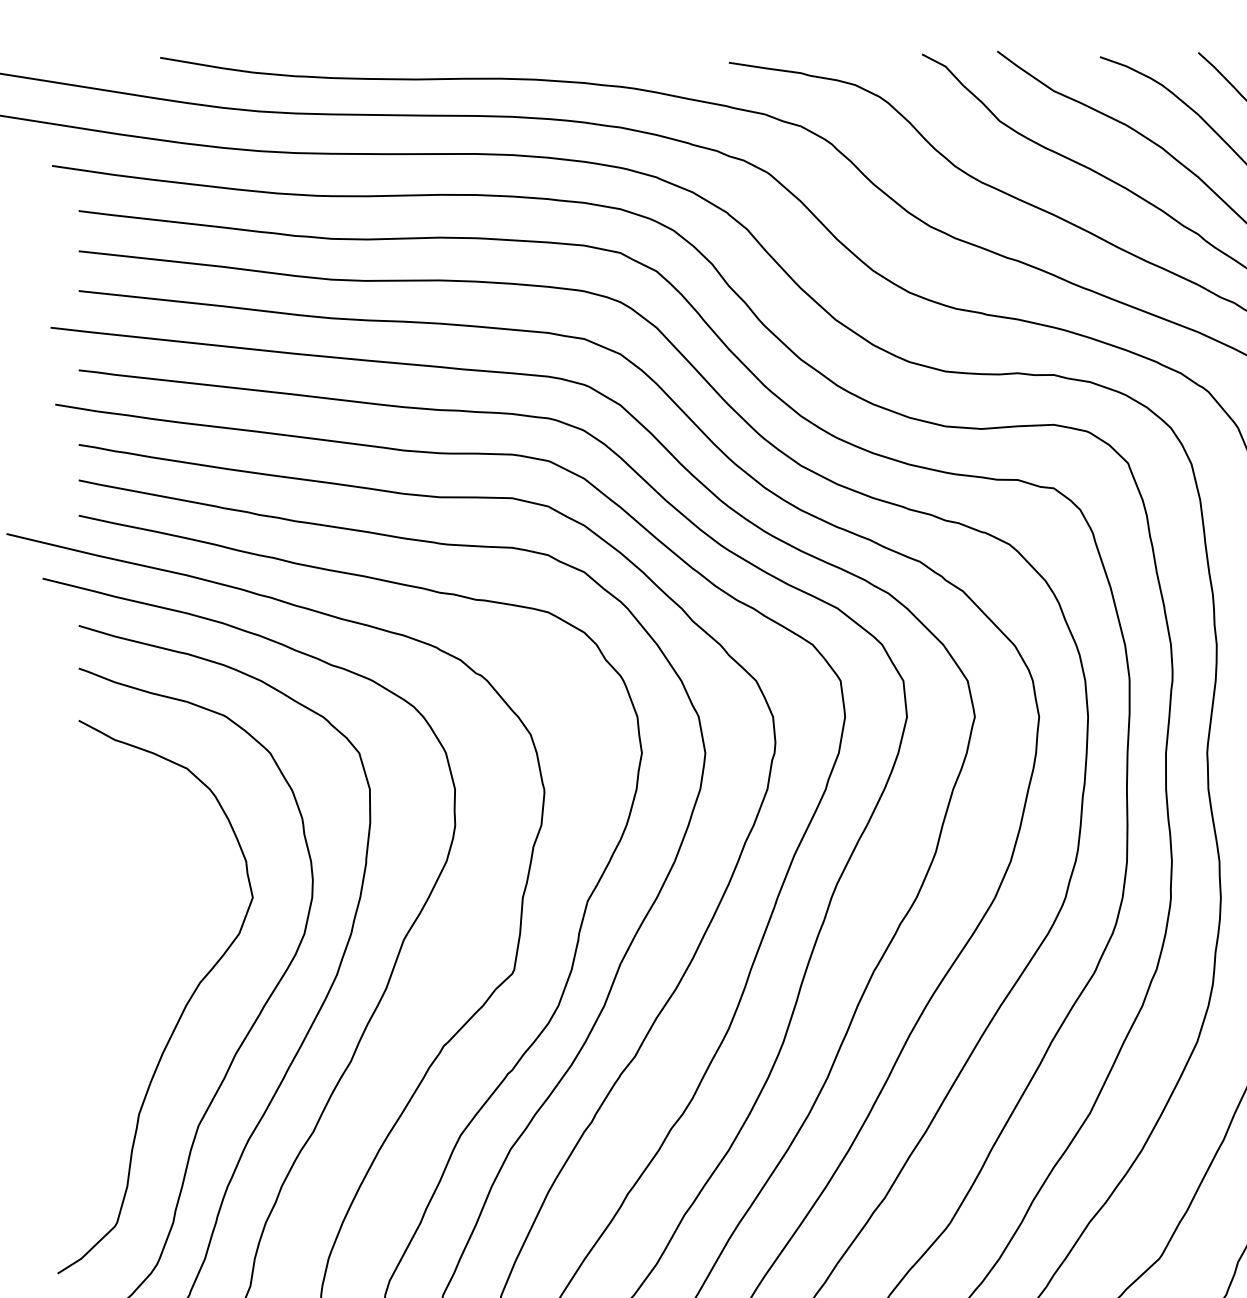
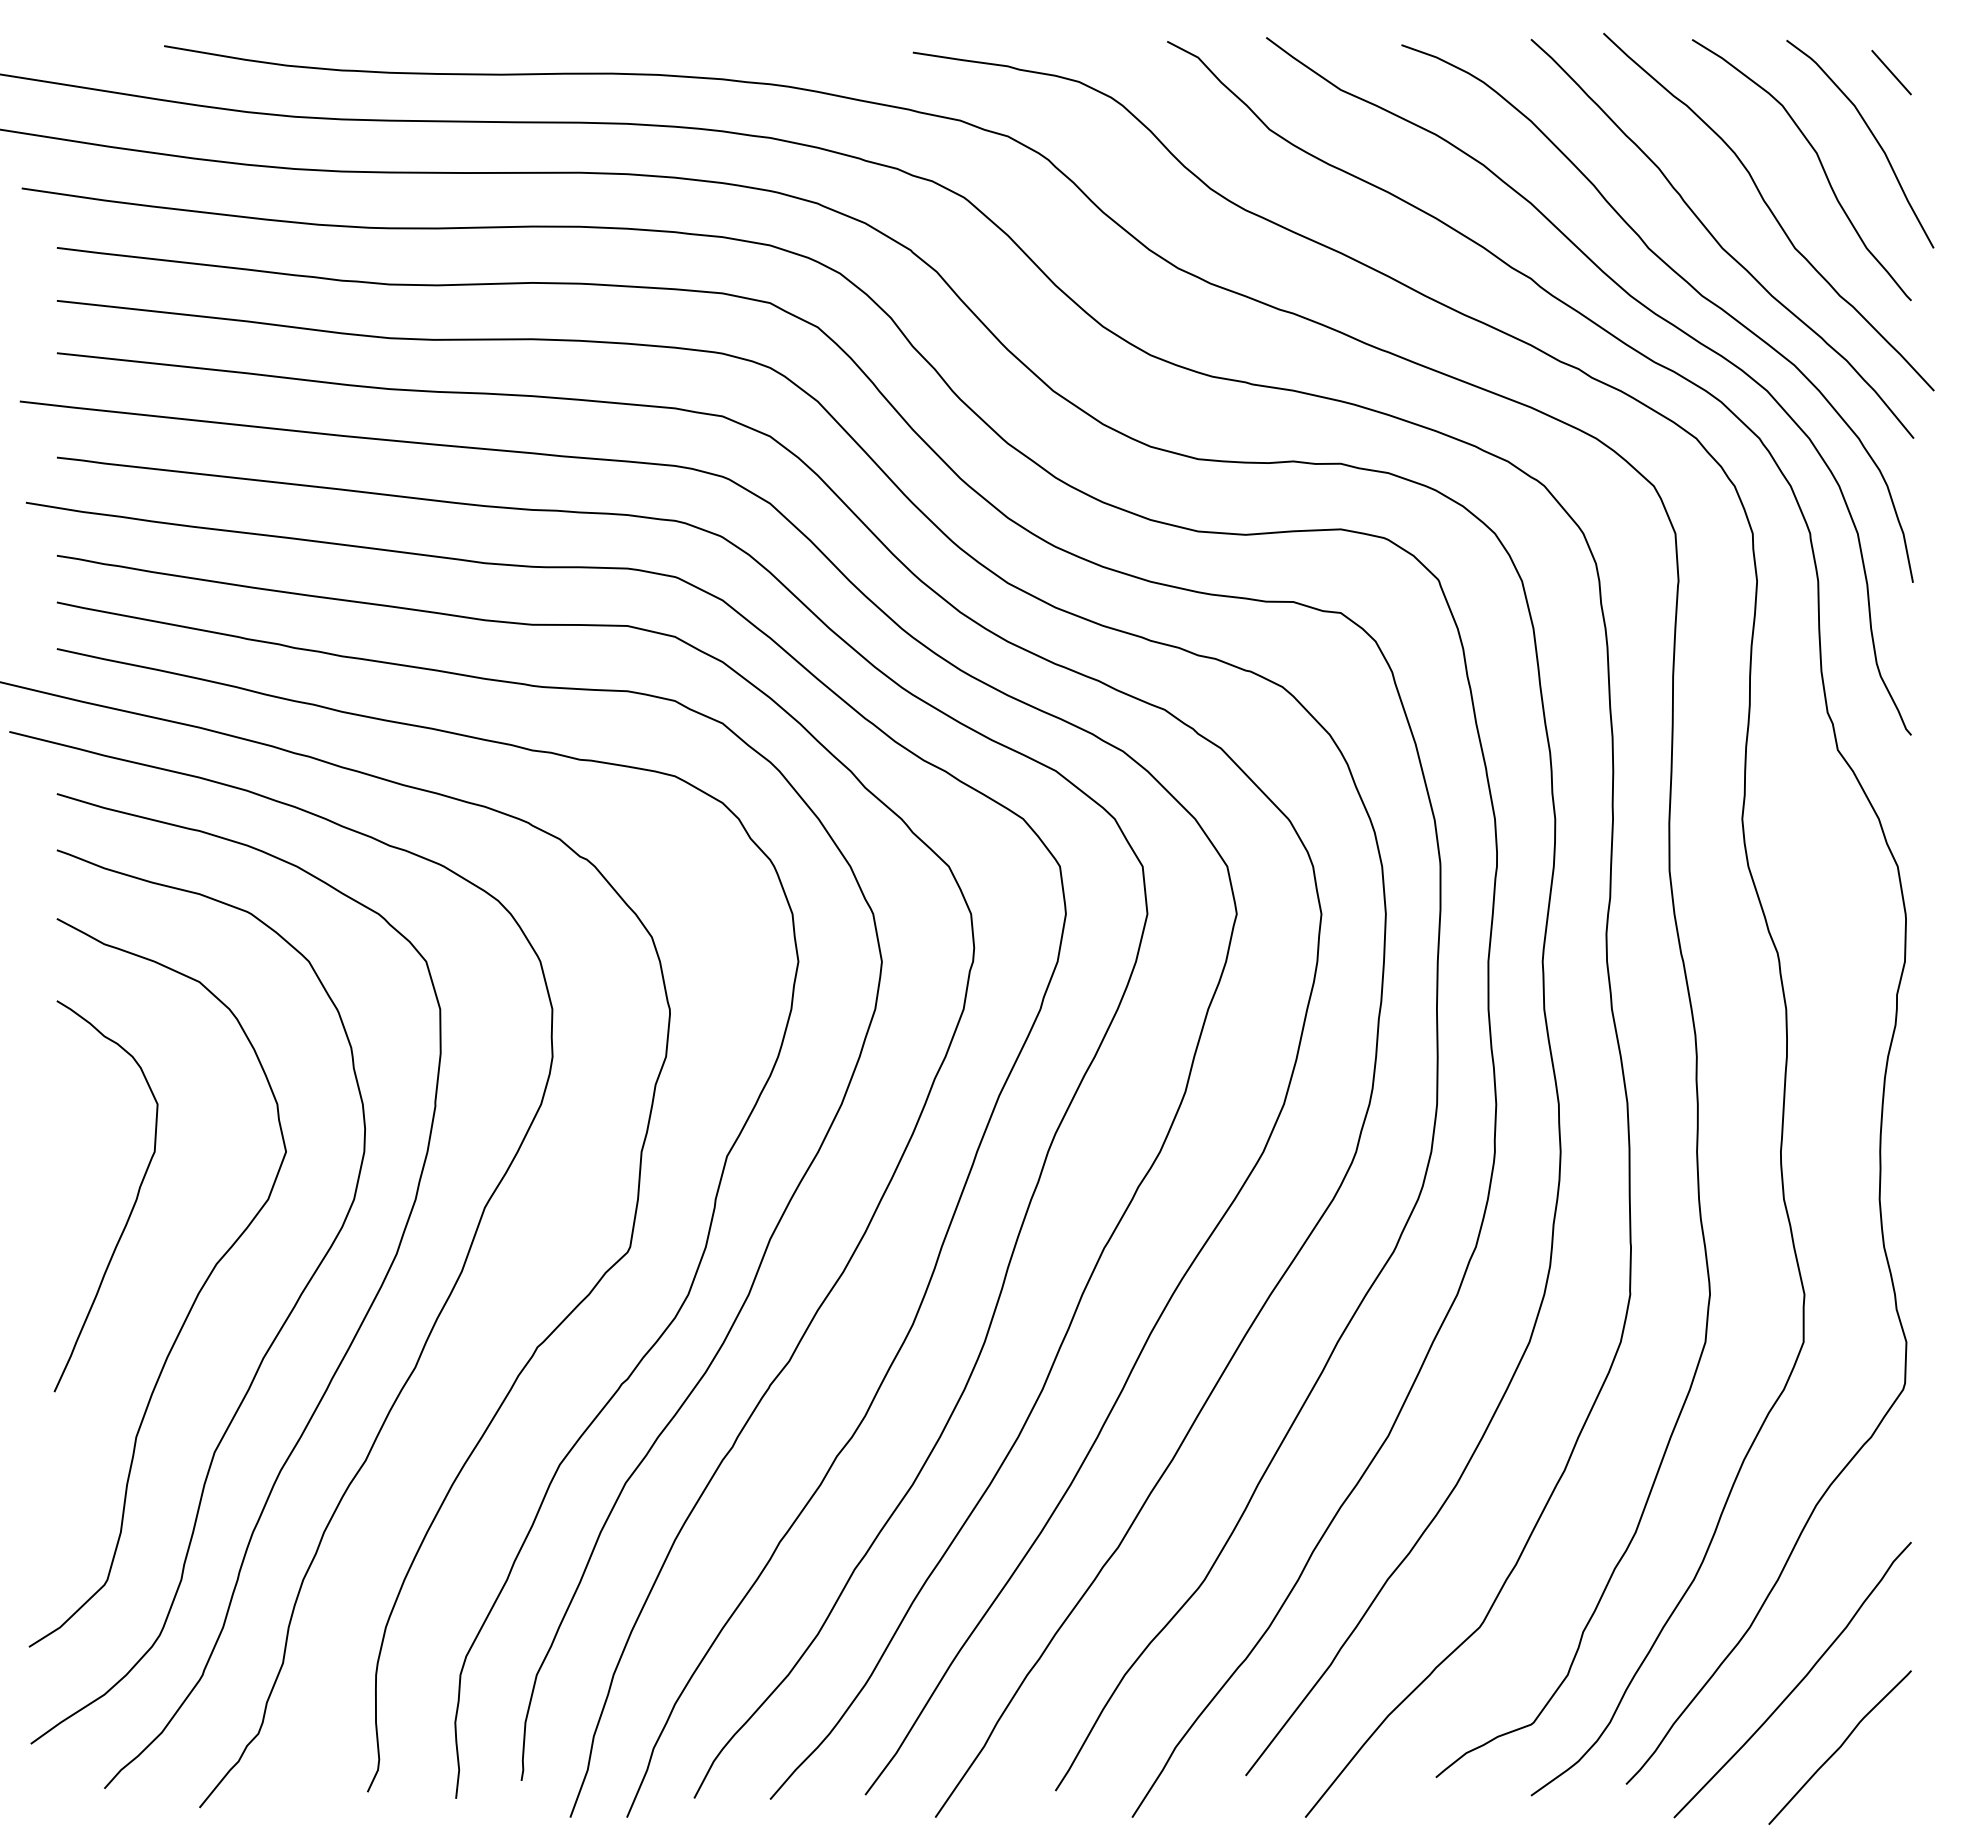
curve: (136, 939) -> (132, 1206), added

